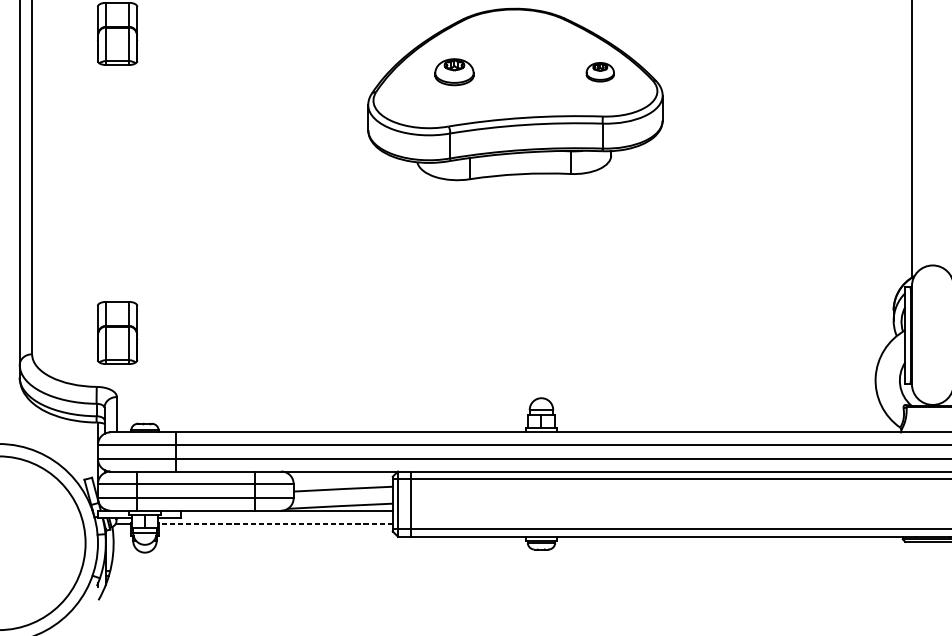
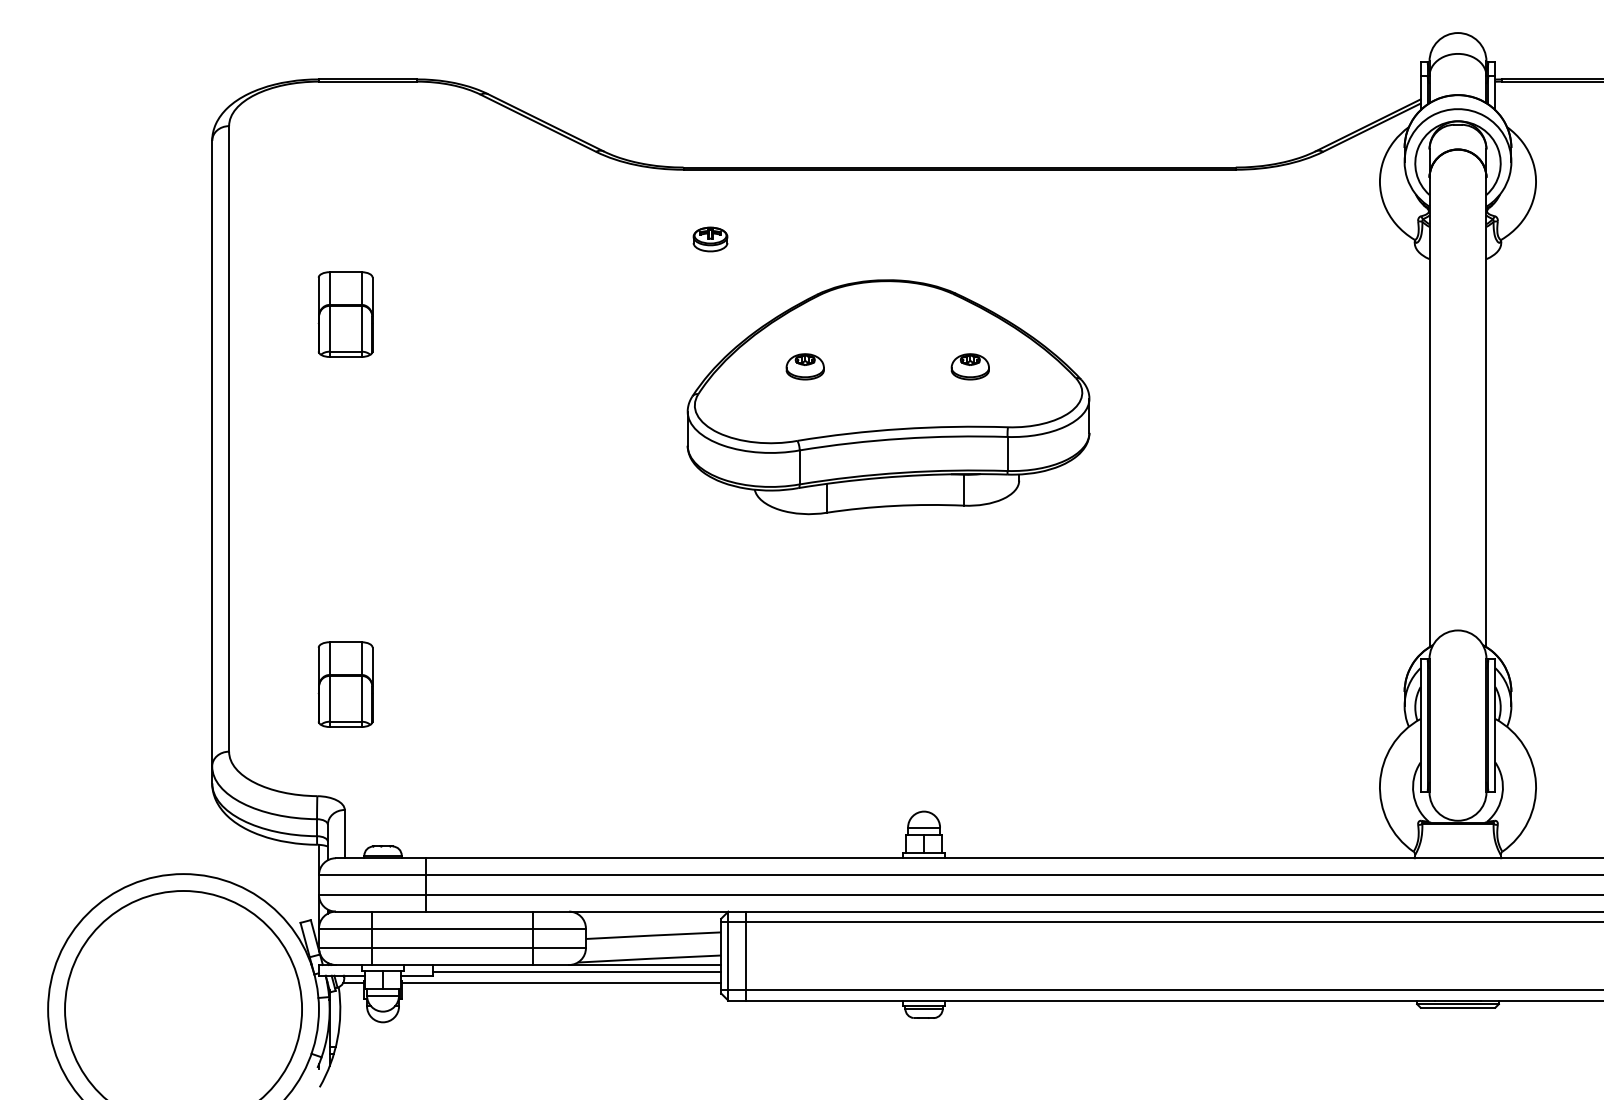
part: (453, 72) -> (804, 366), size x0.71
part: (599, 72) -> (969, 366), moved
part: (117, 332) -> (345, 684), moved
line: (286, 516) -> (576, 972), added
line: (275, 523) -> (561, 982), dashed -> solid

